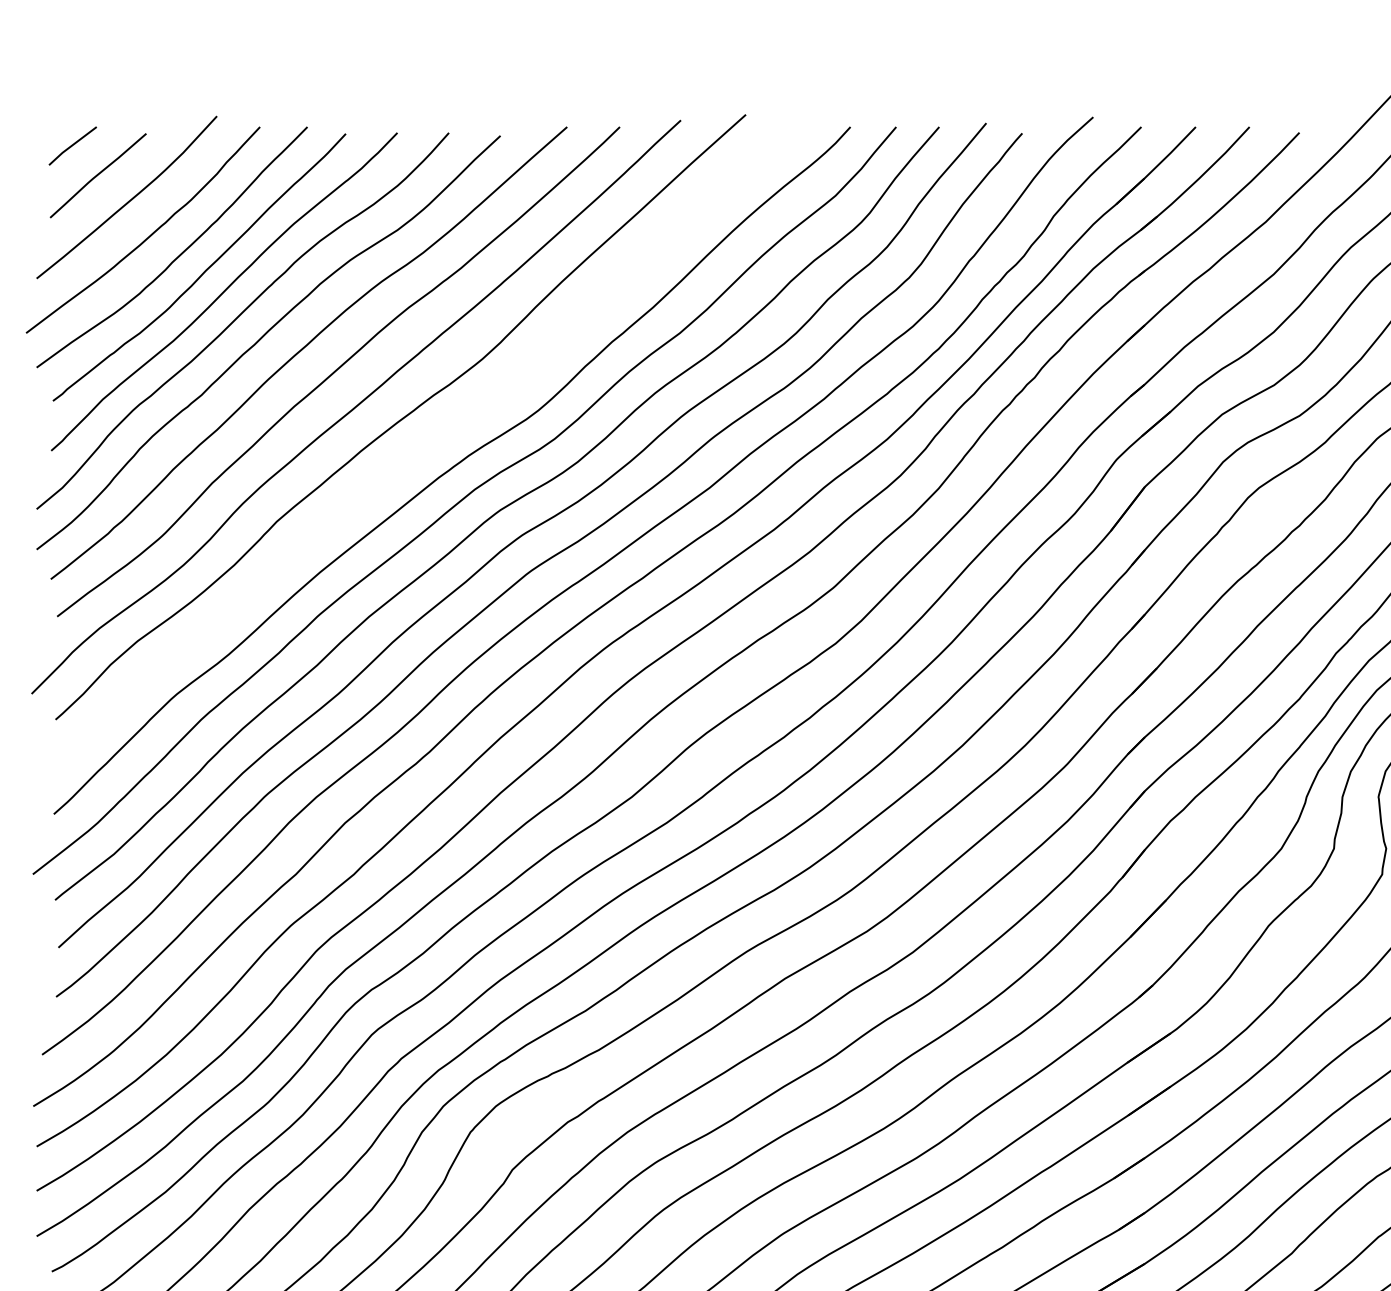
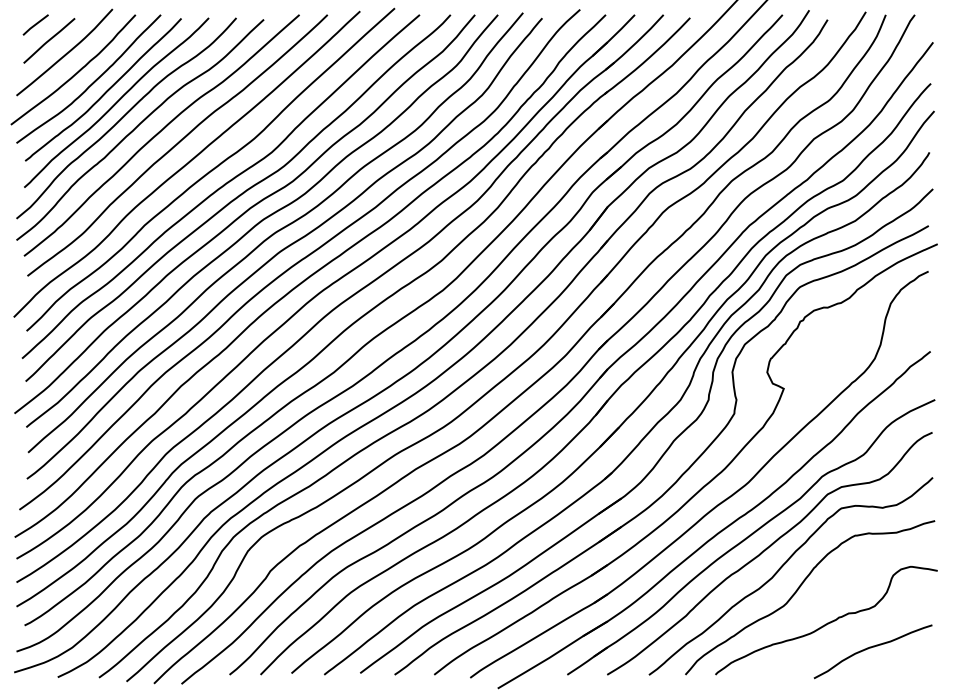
curve: (419, 448) -> (220, 186), added

